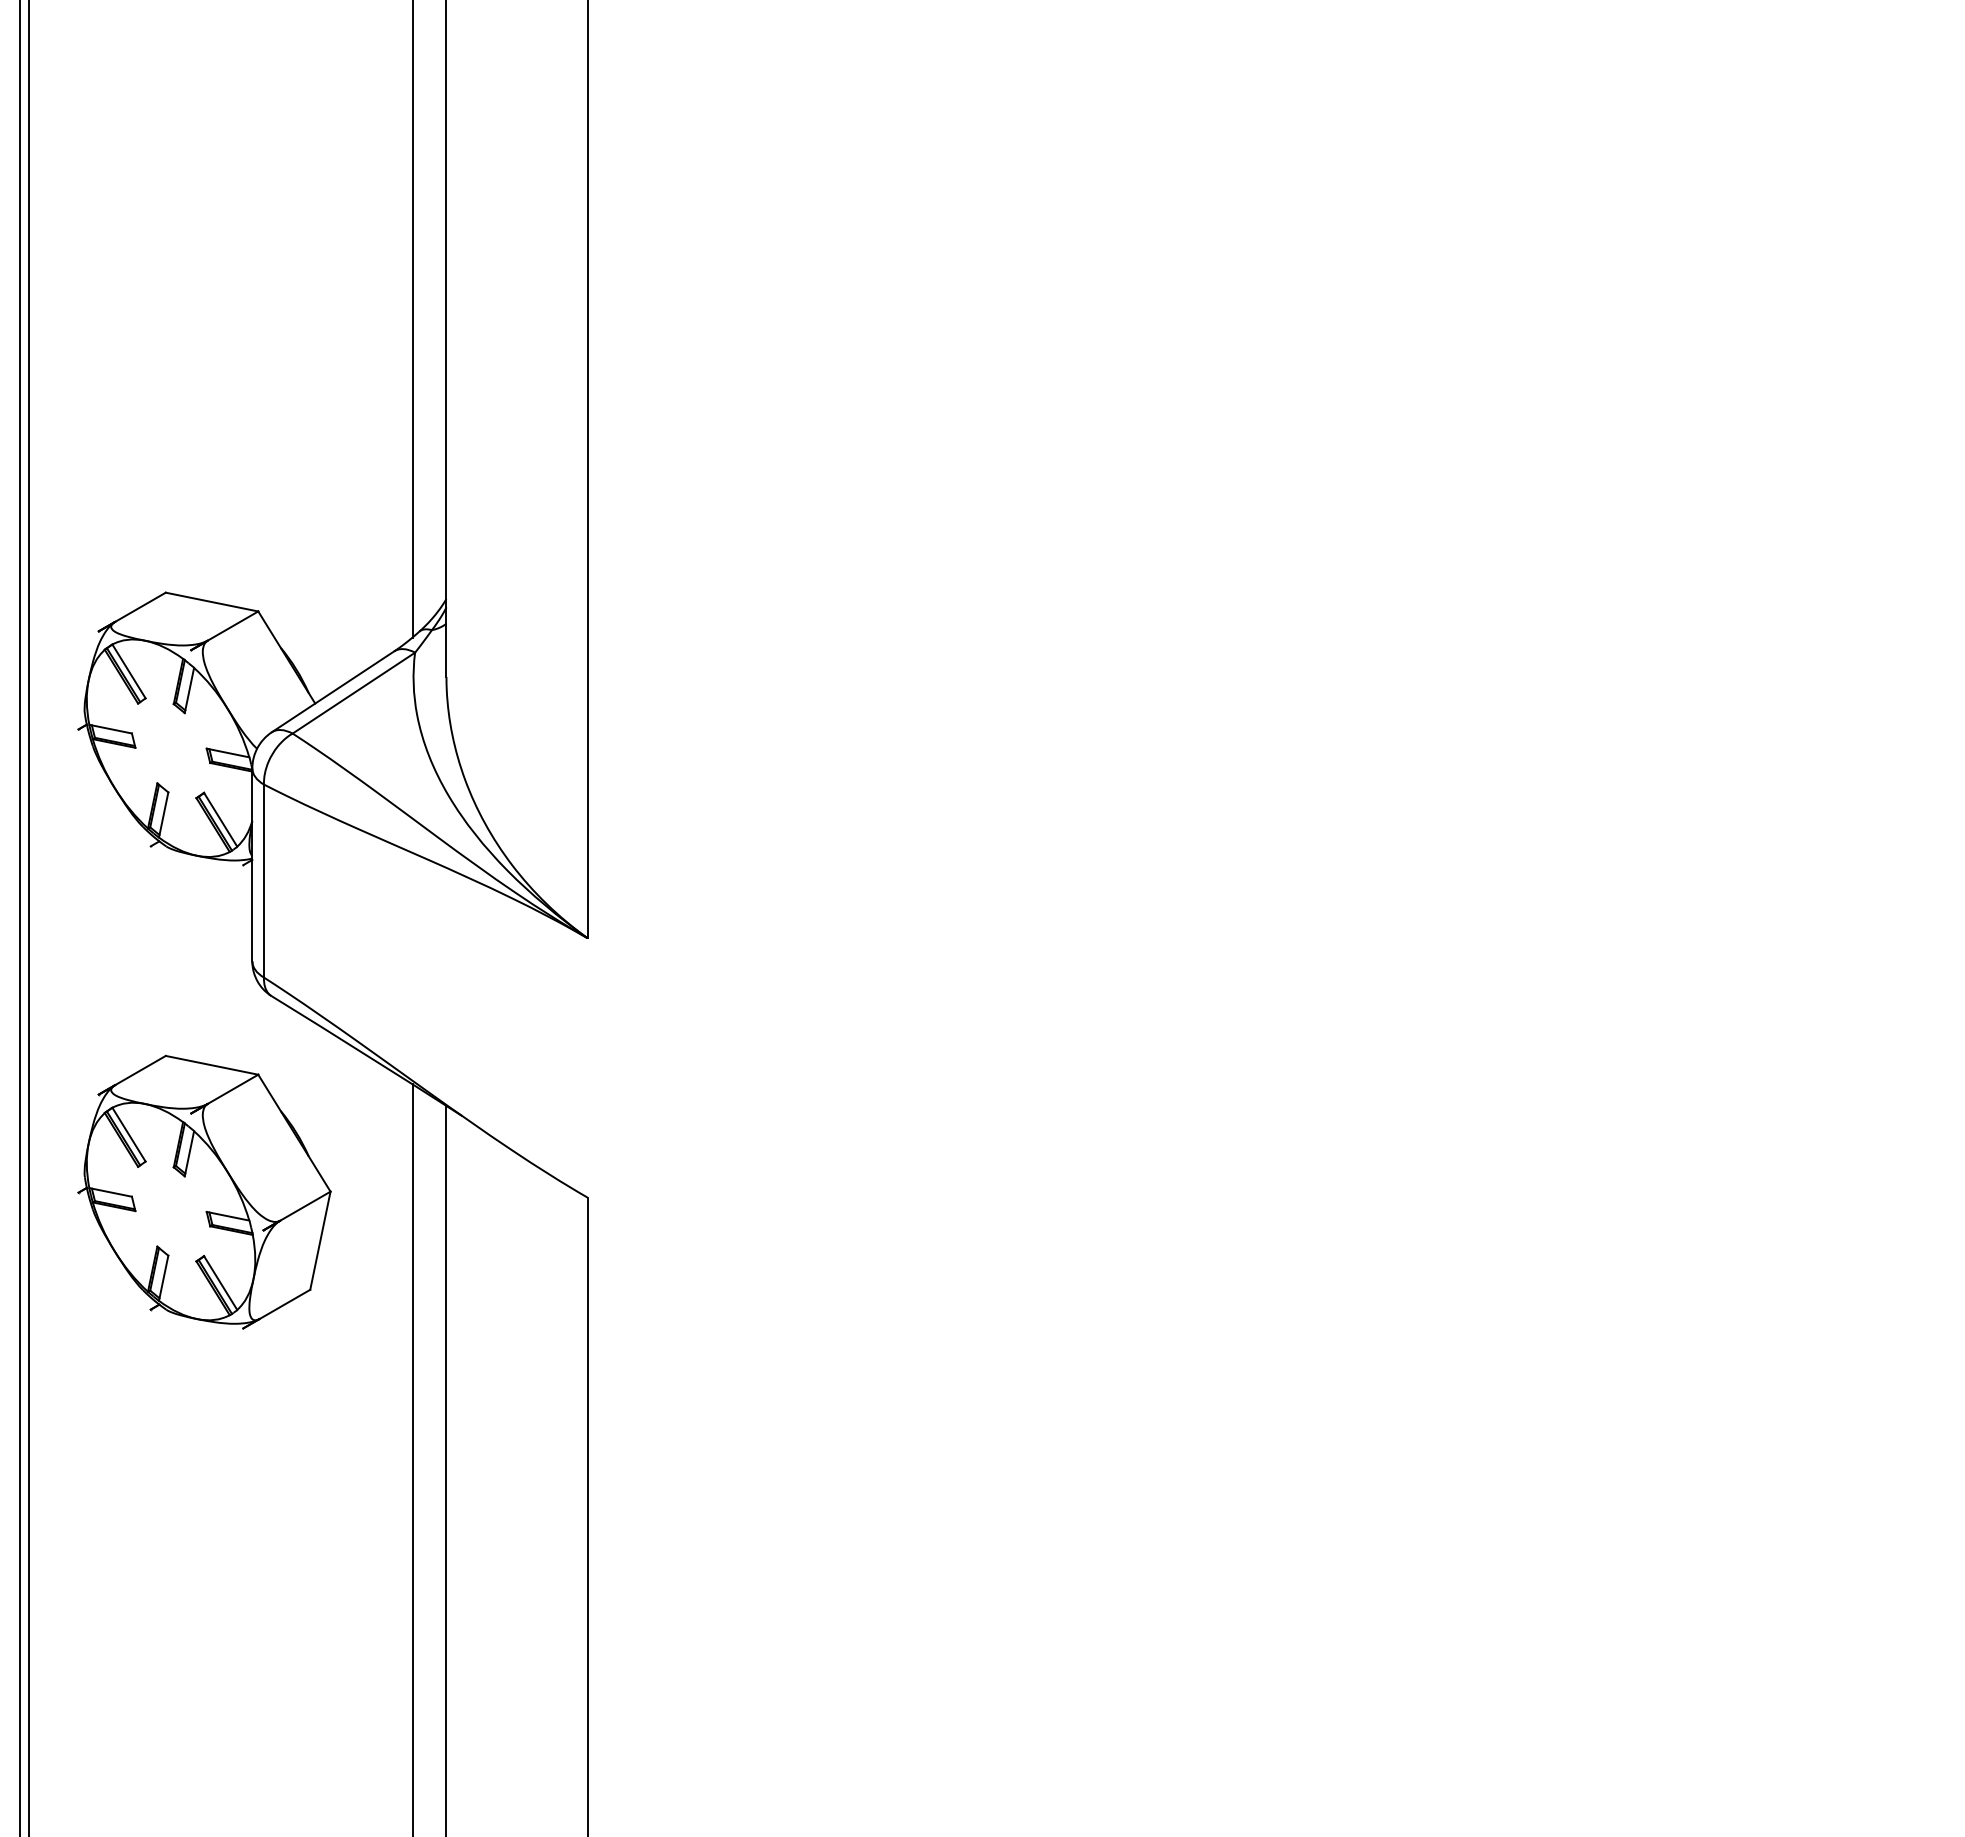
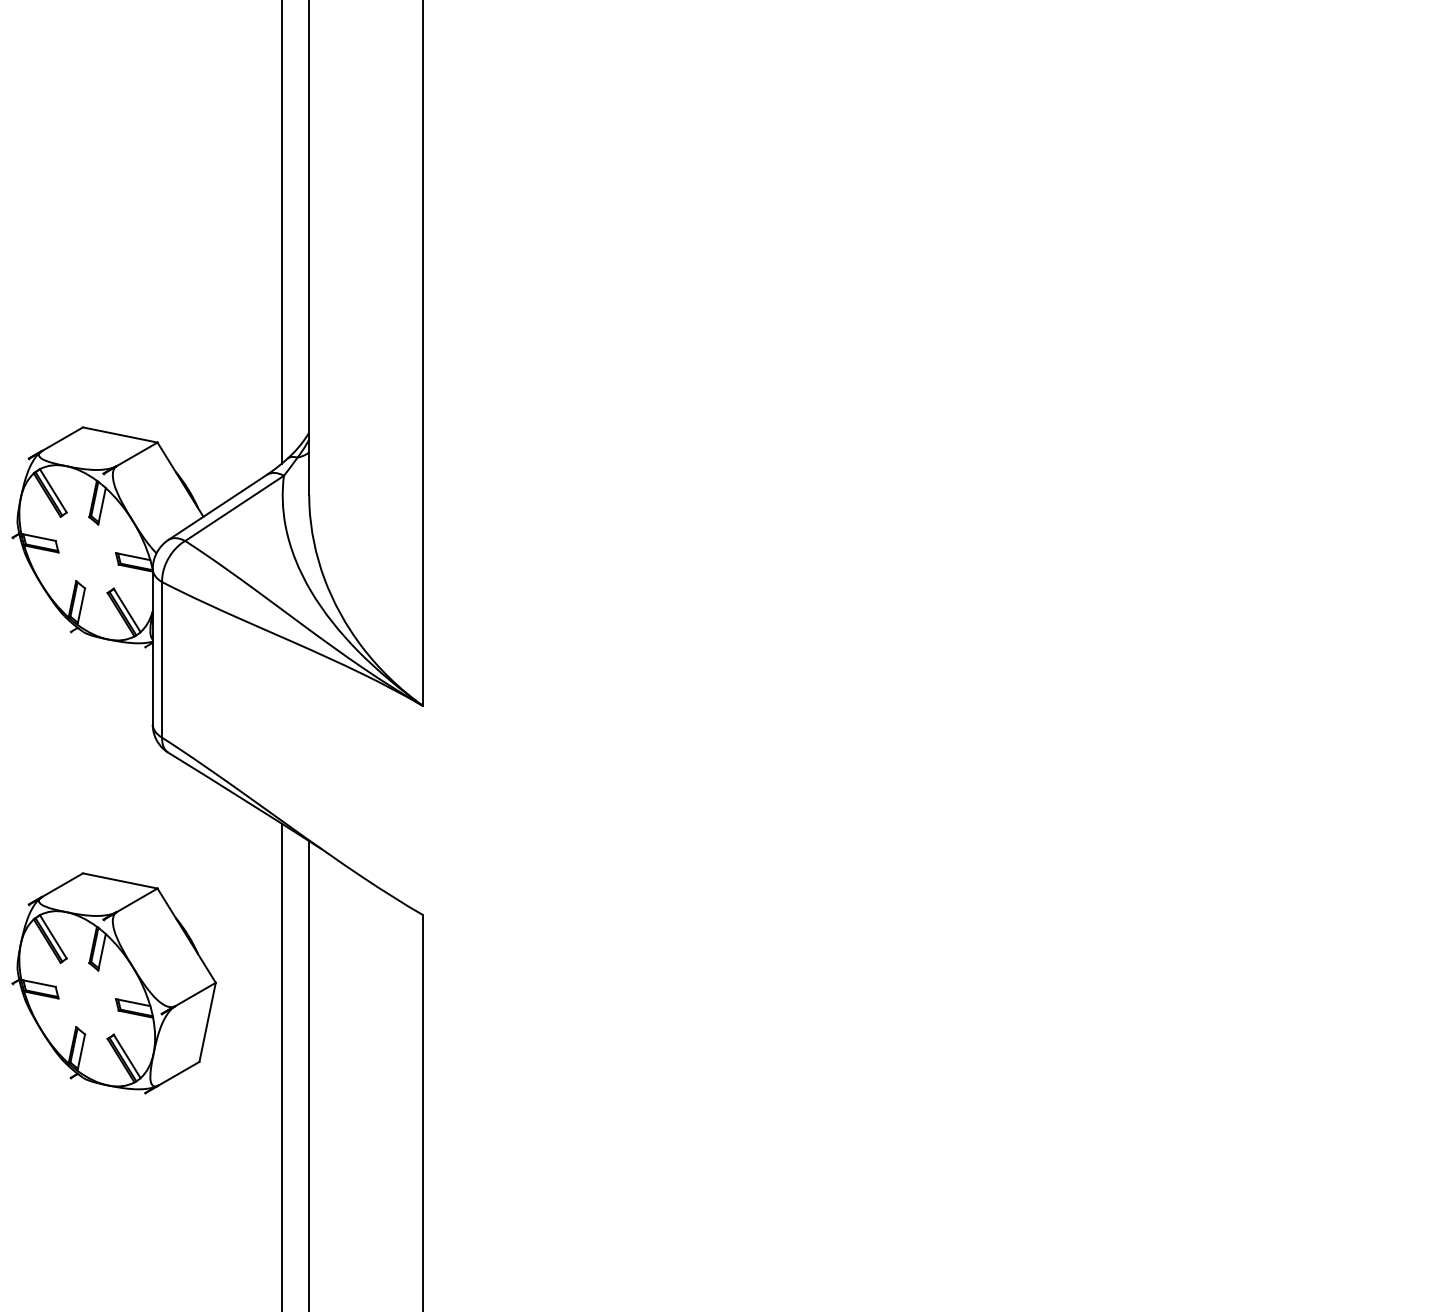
part: (204, 1191) -> (114, 982), moved

